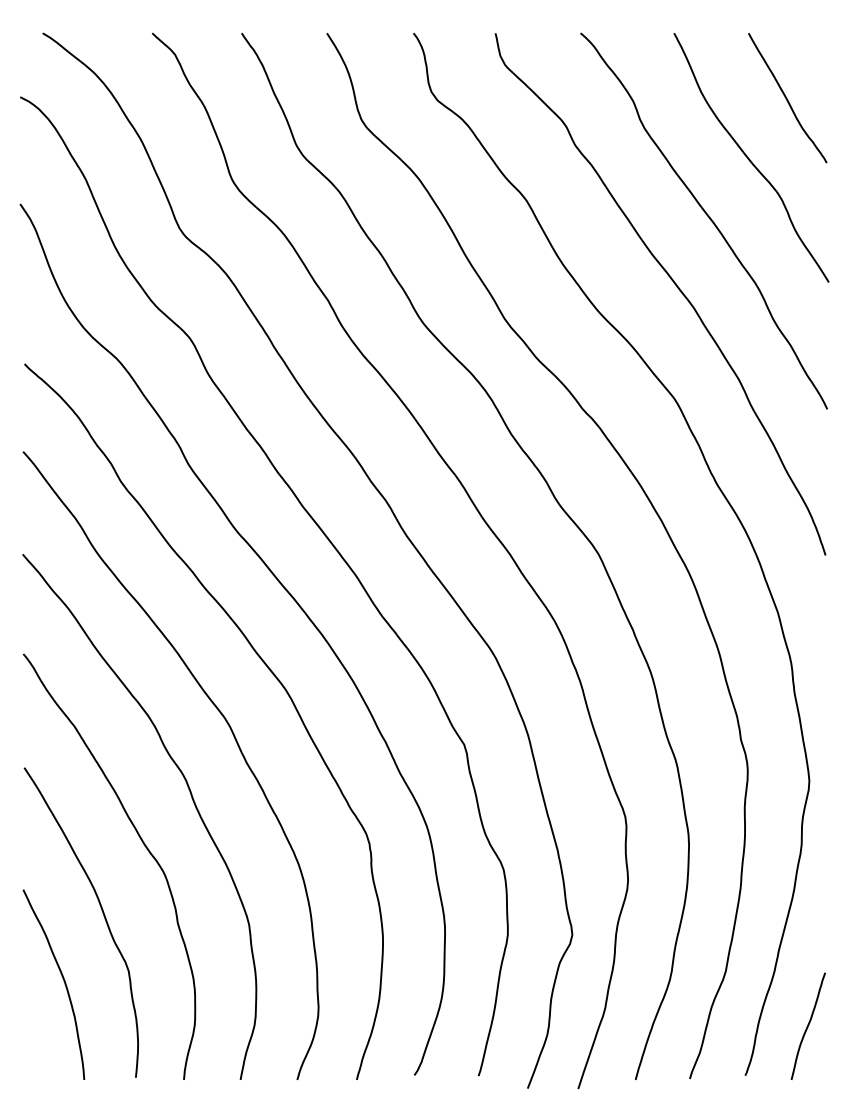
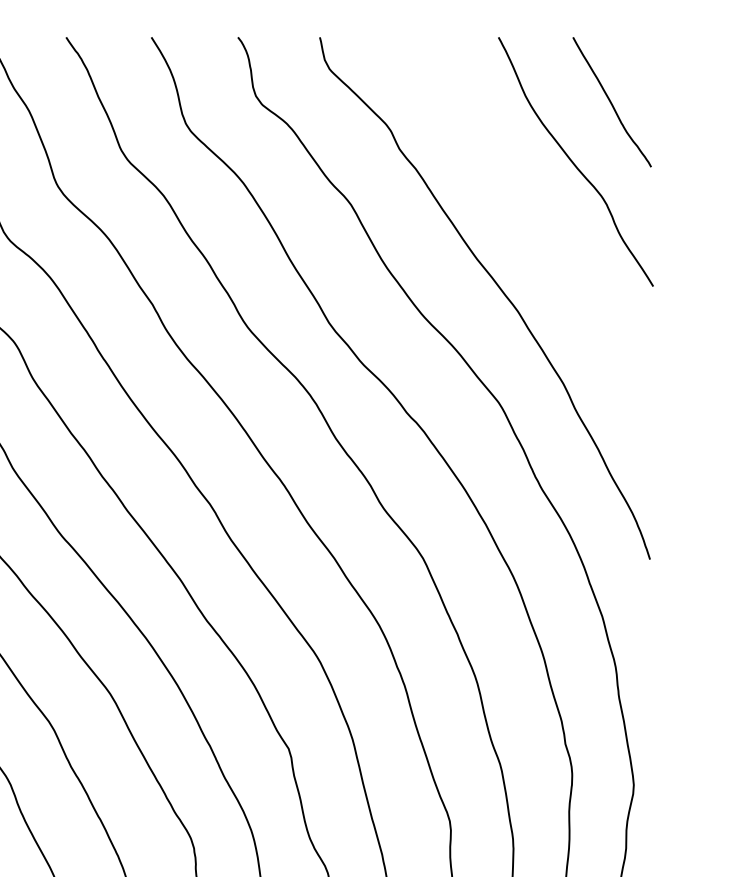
curve: (707, 216) -> (531, 220), removed

